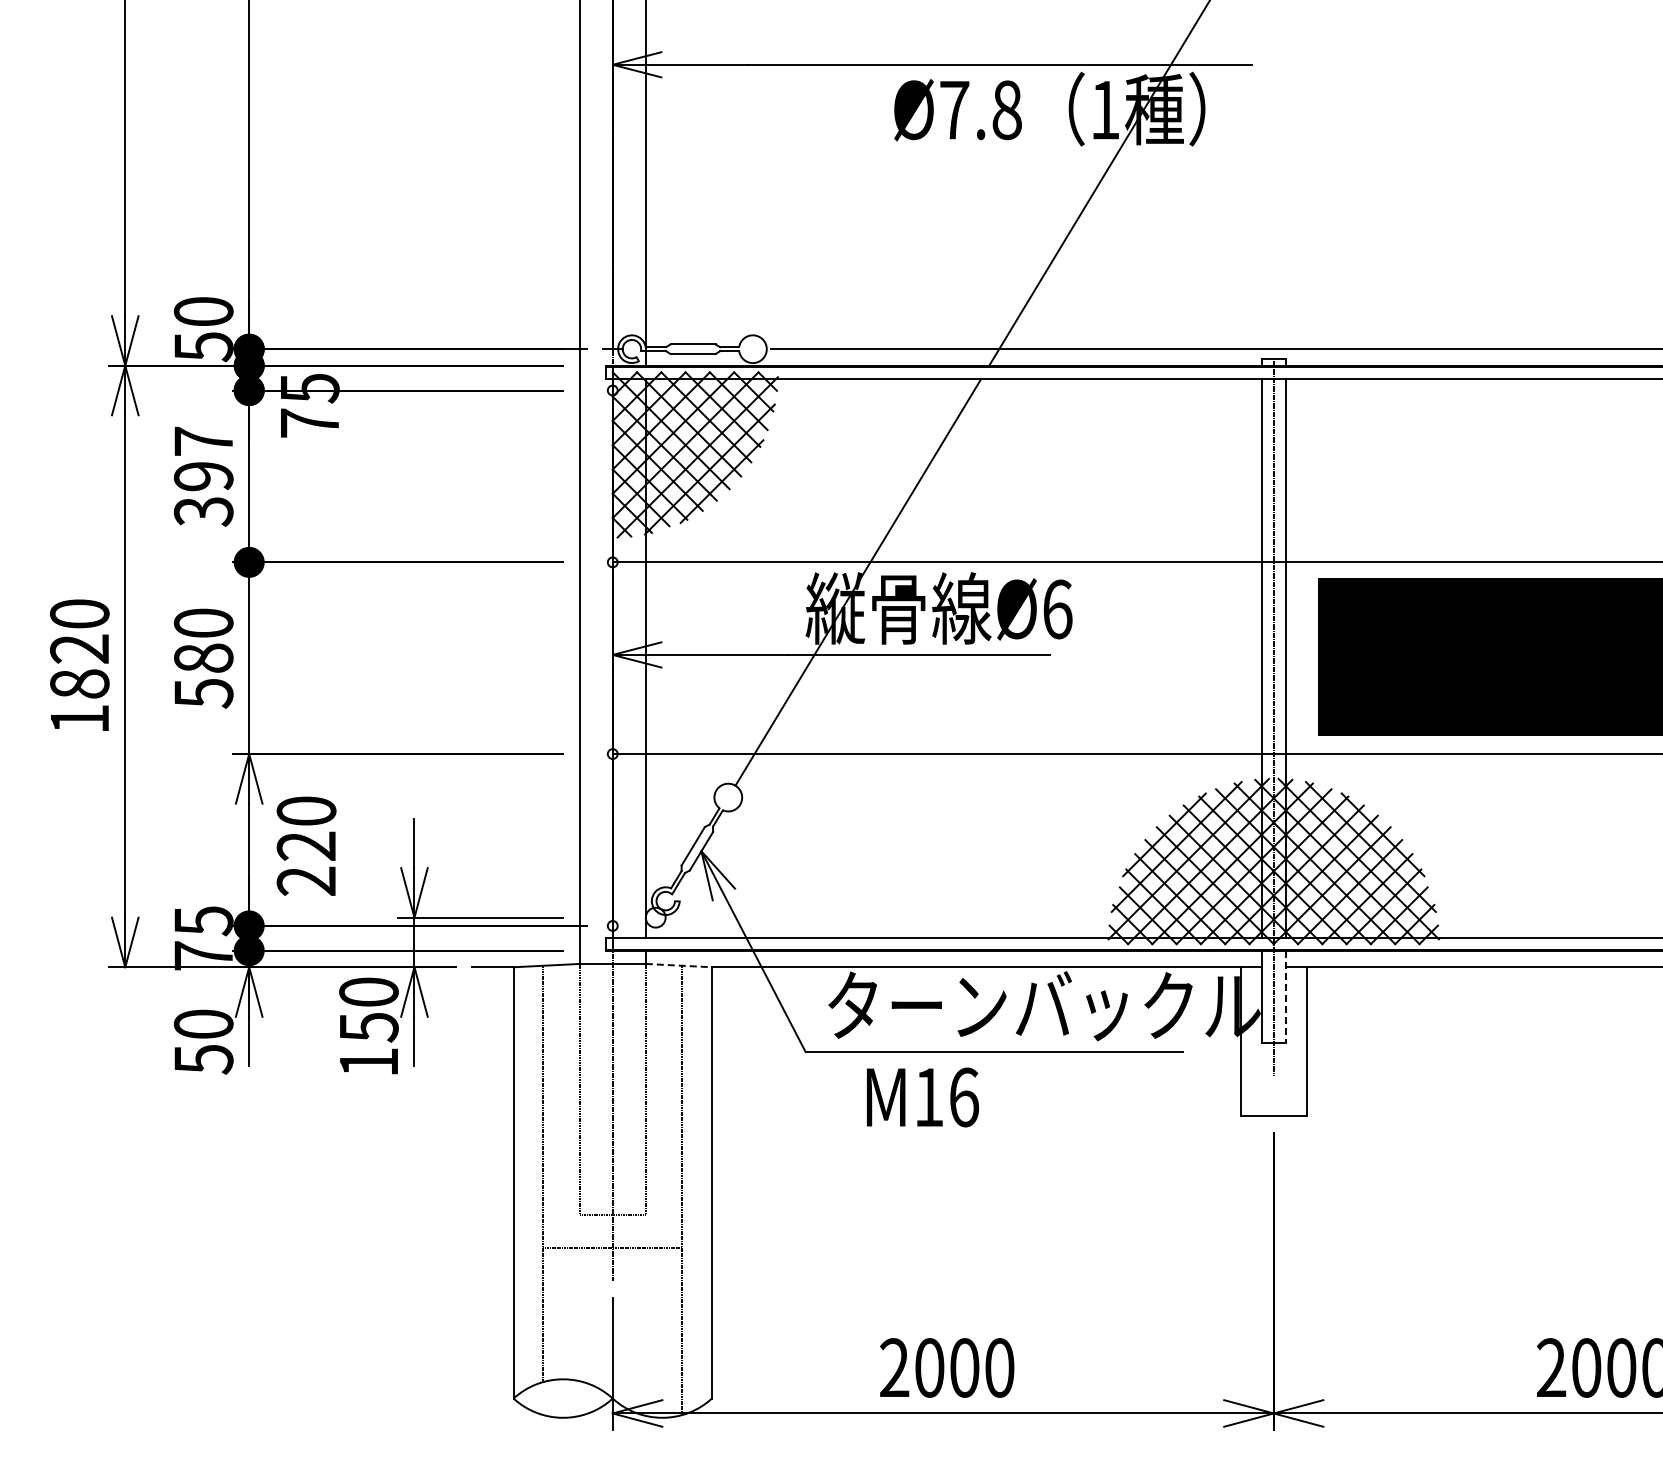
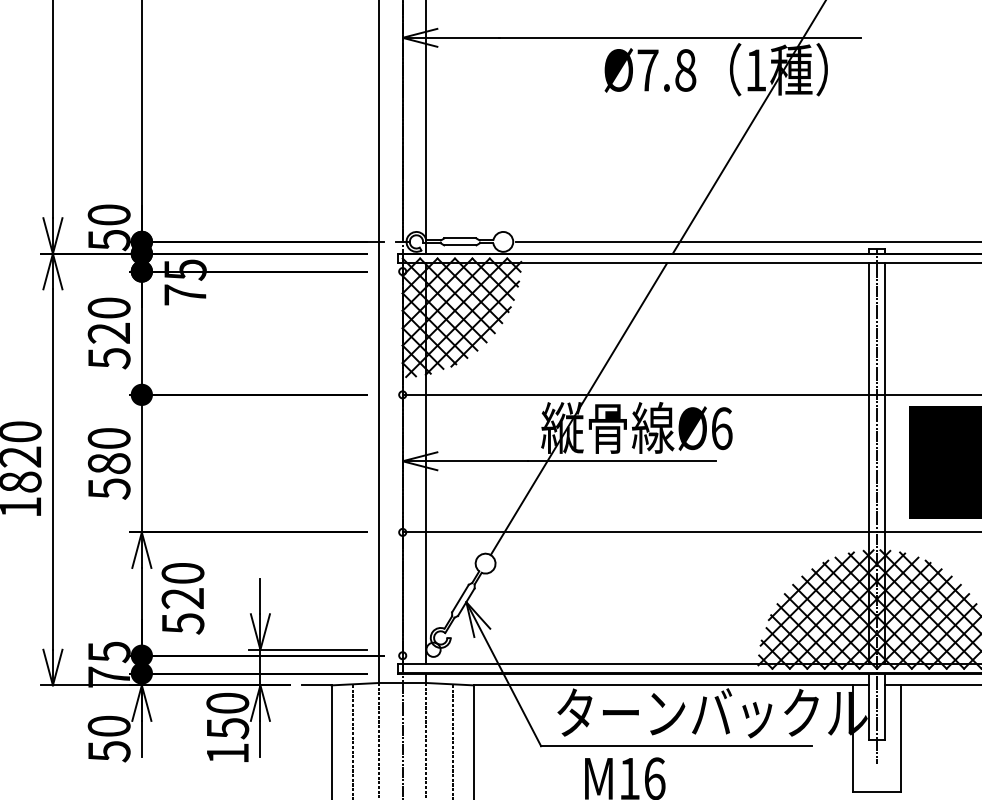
text: (203, 476) -> (109, 333), 397 -> 520
text: (306, 881) -> (182, 623), 220 -> 520
line: (679, 965) -> (450, 684), dashed -> solid
line: (1285, 997) -> (885, 707), dashed -> solid

